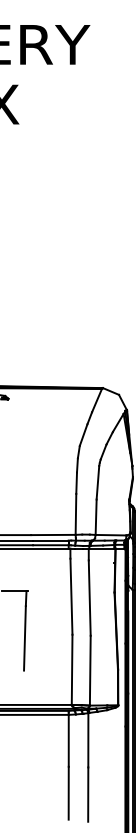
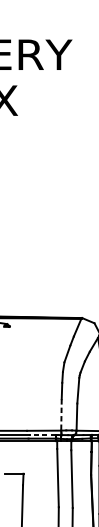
line: (75, 514) -> (61, 415), solid -> dashed
line: (50, 540) -> (41, 434), solid -> dashed

